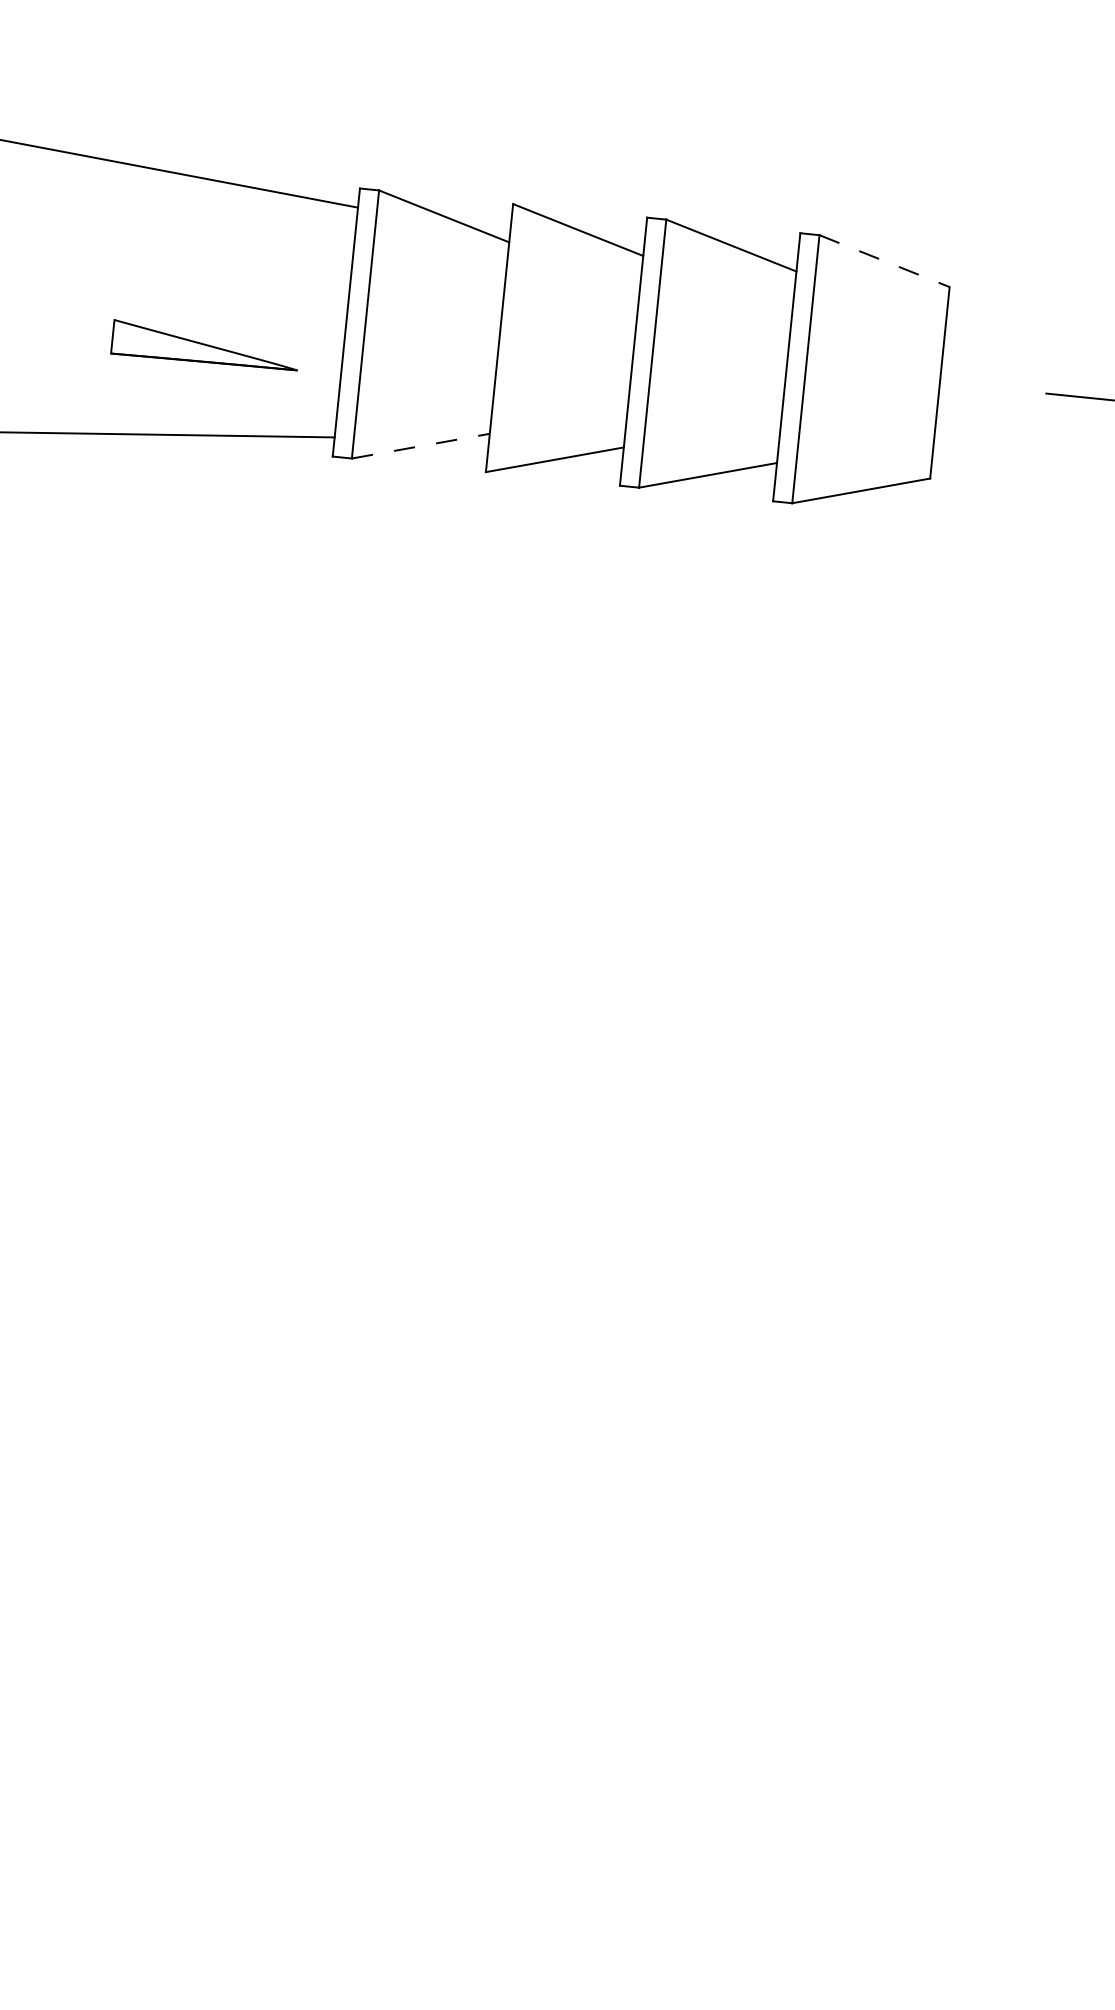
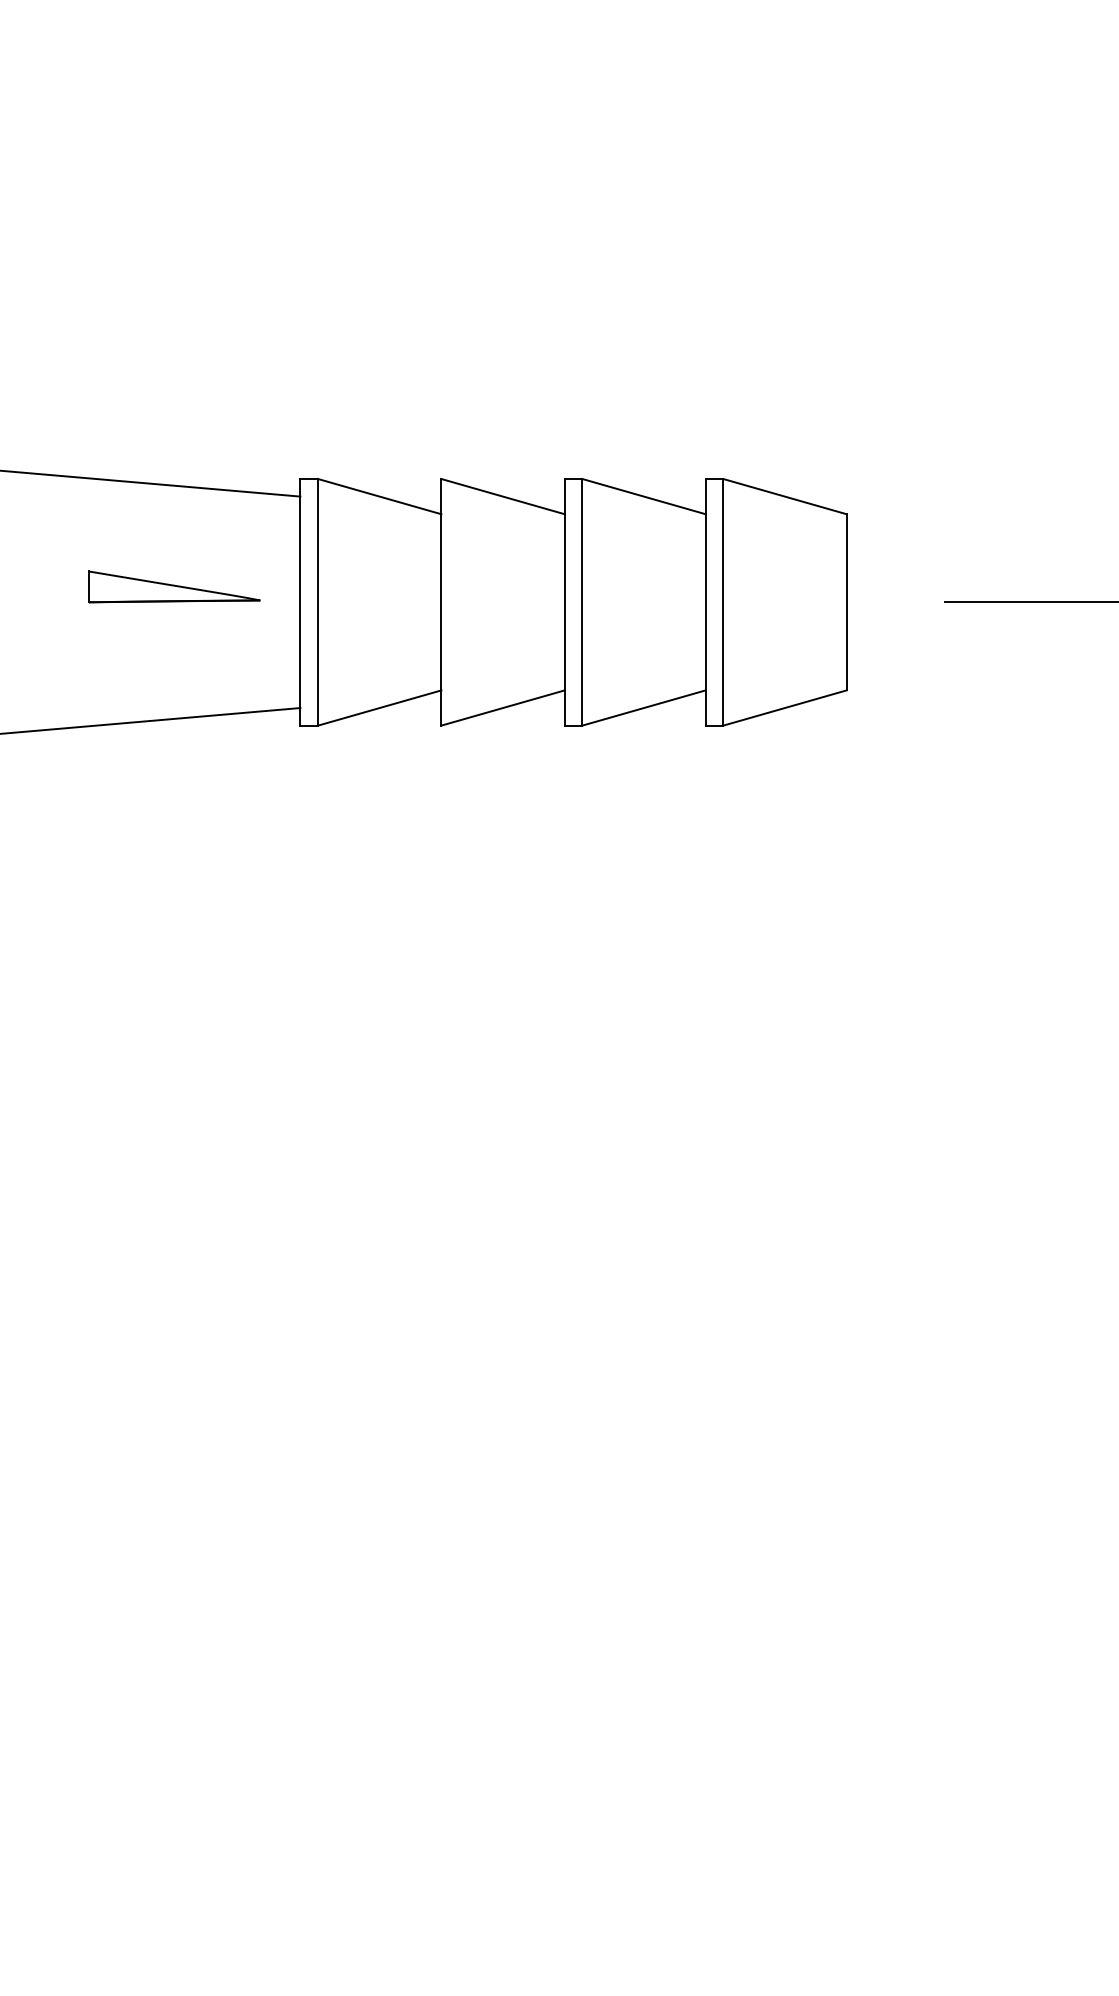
line: (885, 261) -> (785, 496), dashed -> solid
part: (205, 345) -> (174, 586), moved
line: (421, 445) -> (380, 707), dashed -> solid

